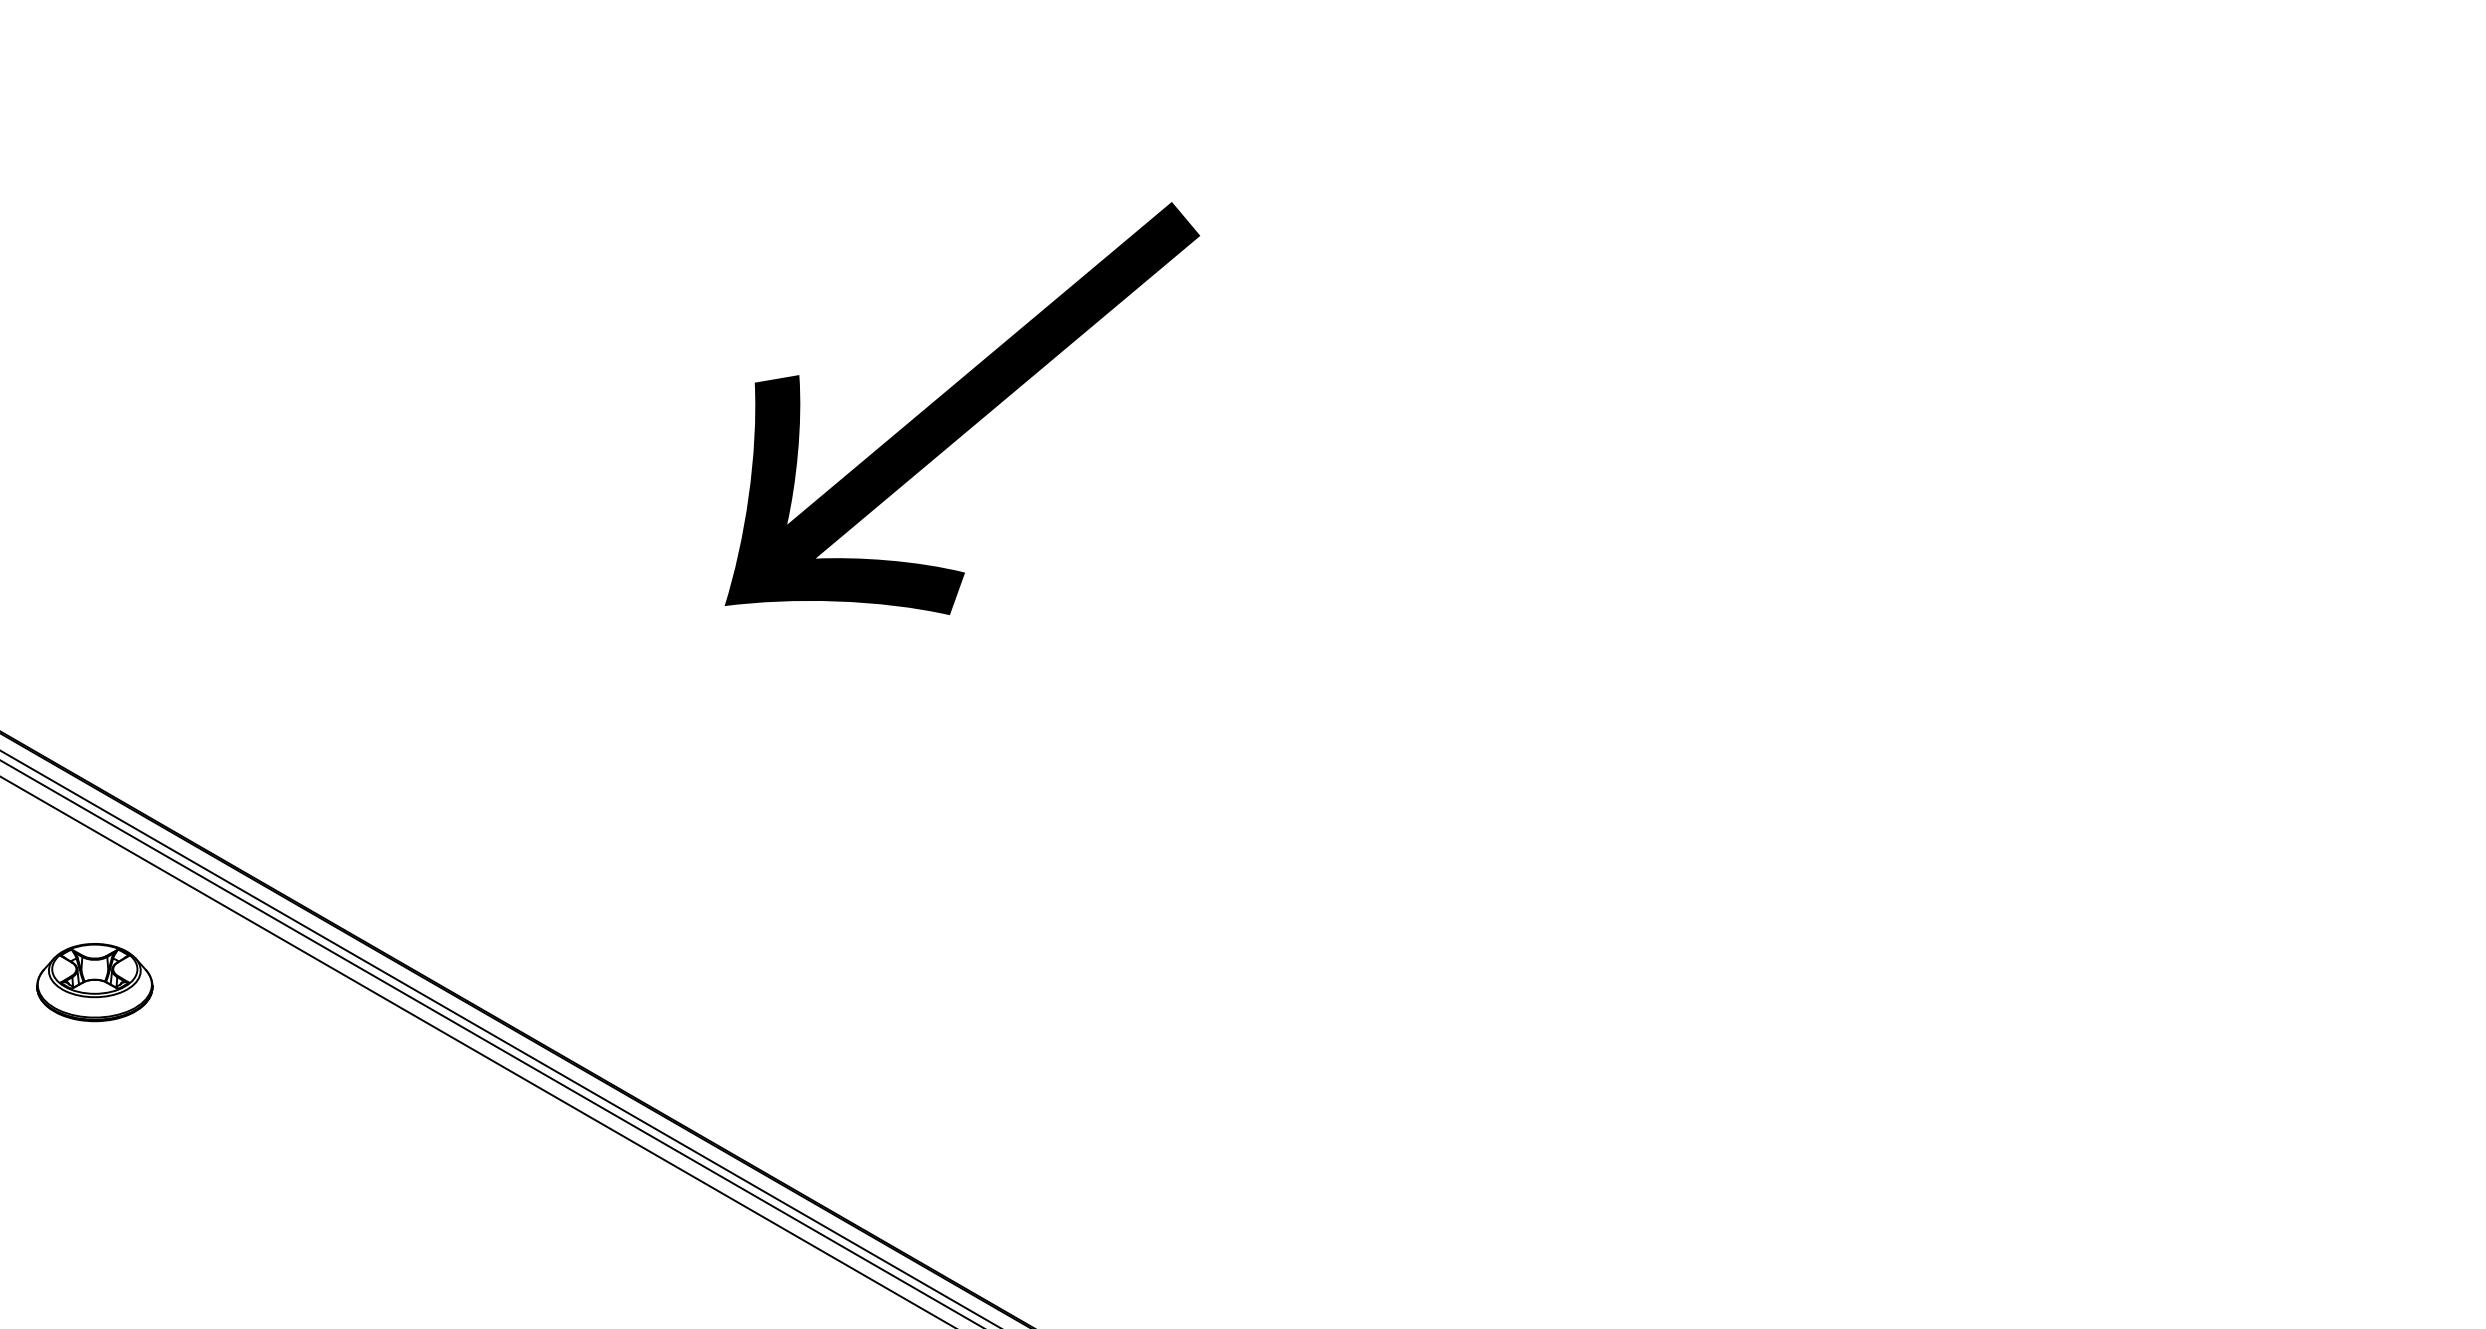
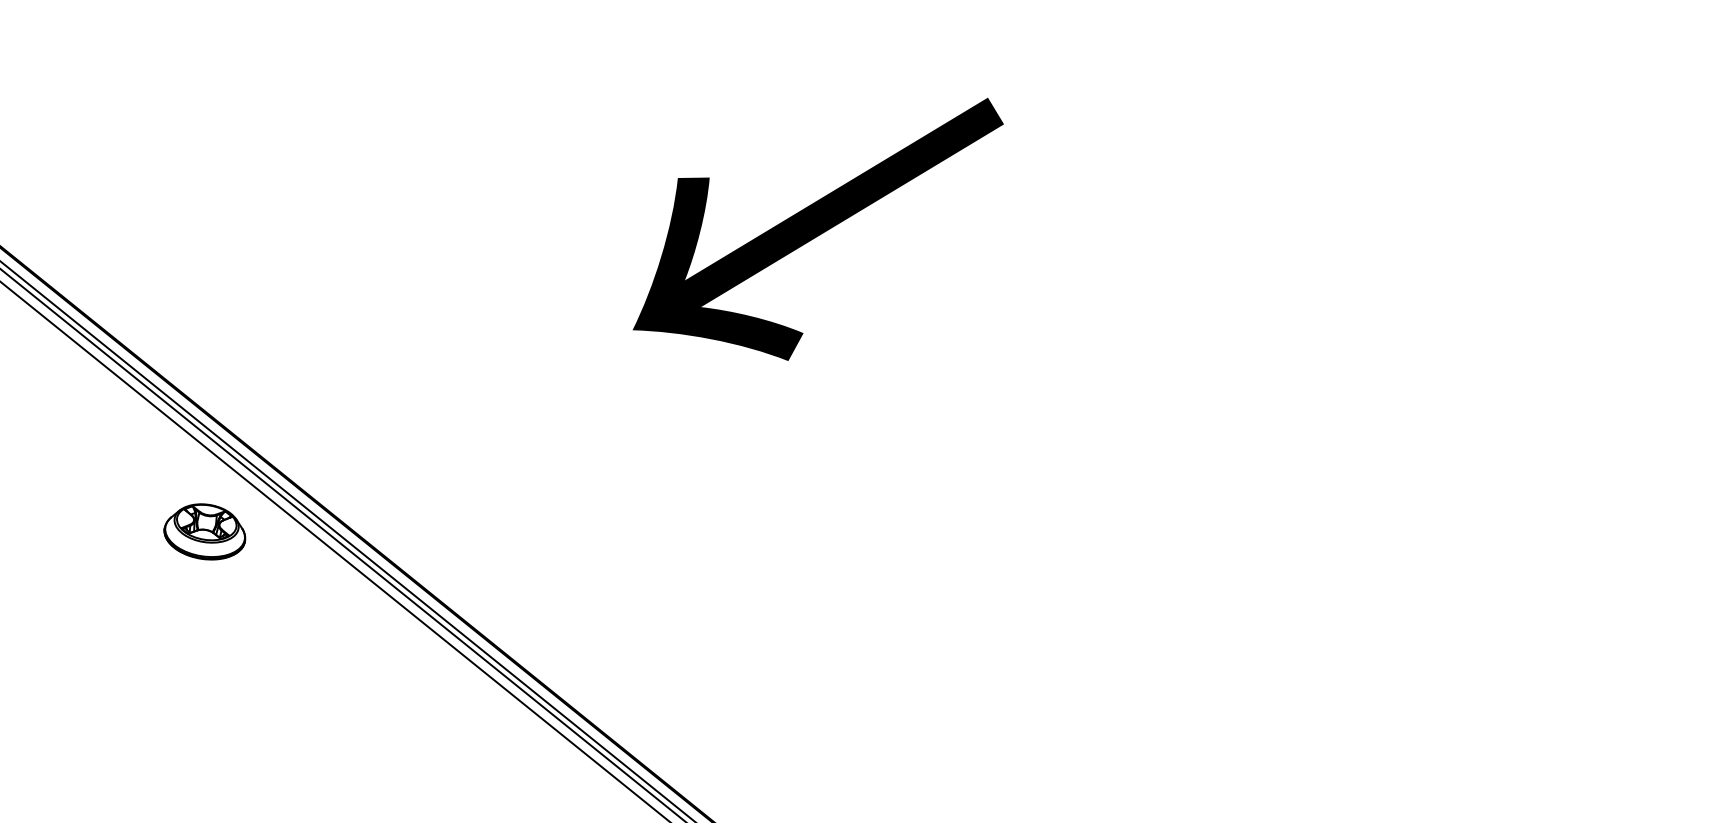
part: (94, 982) -> (205, 531), moved

